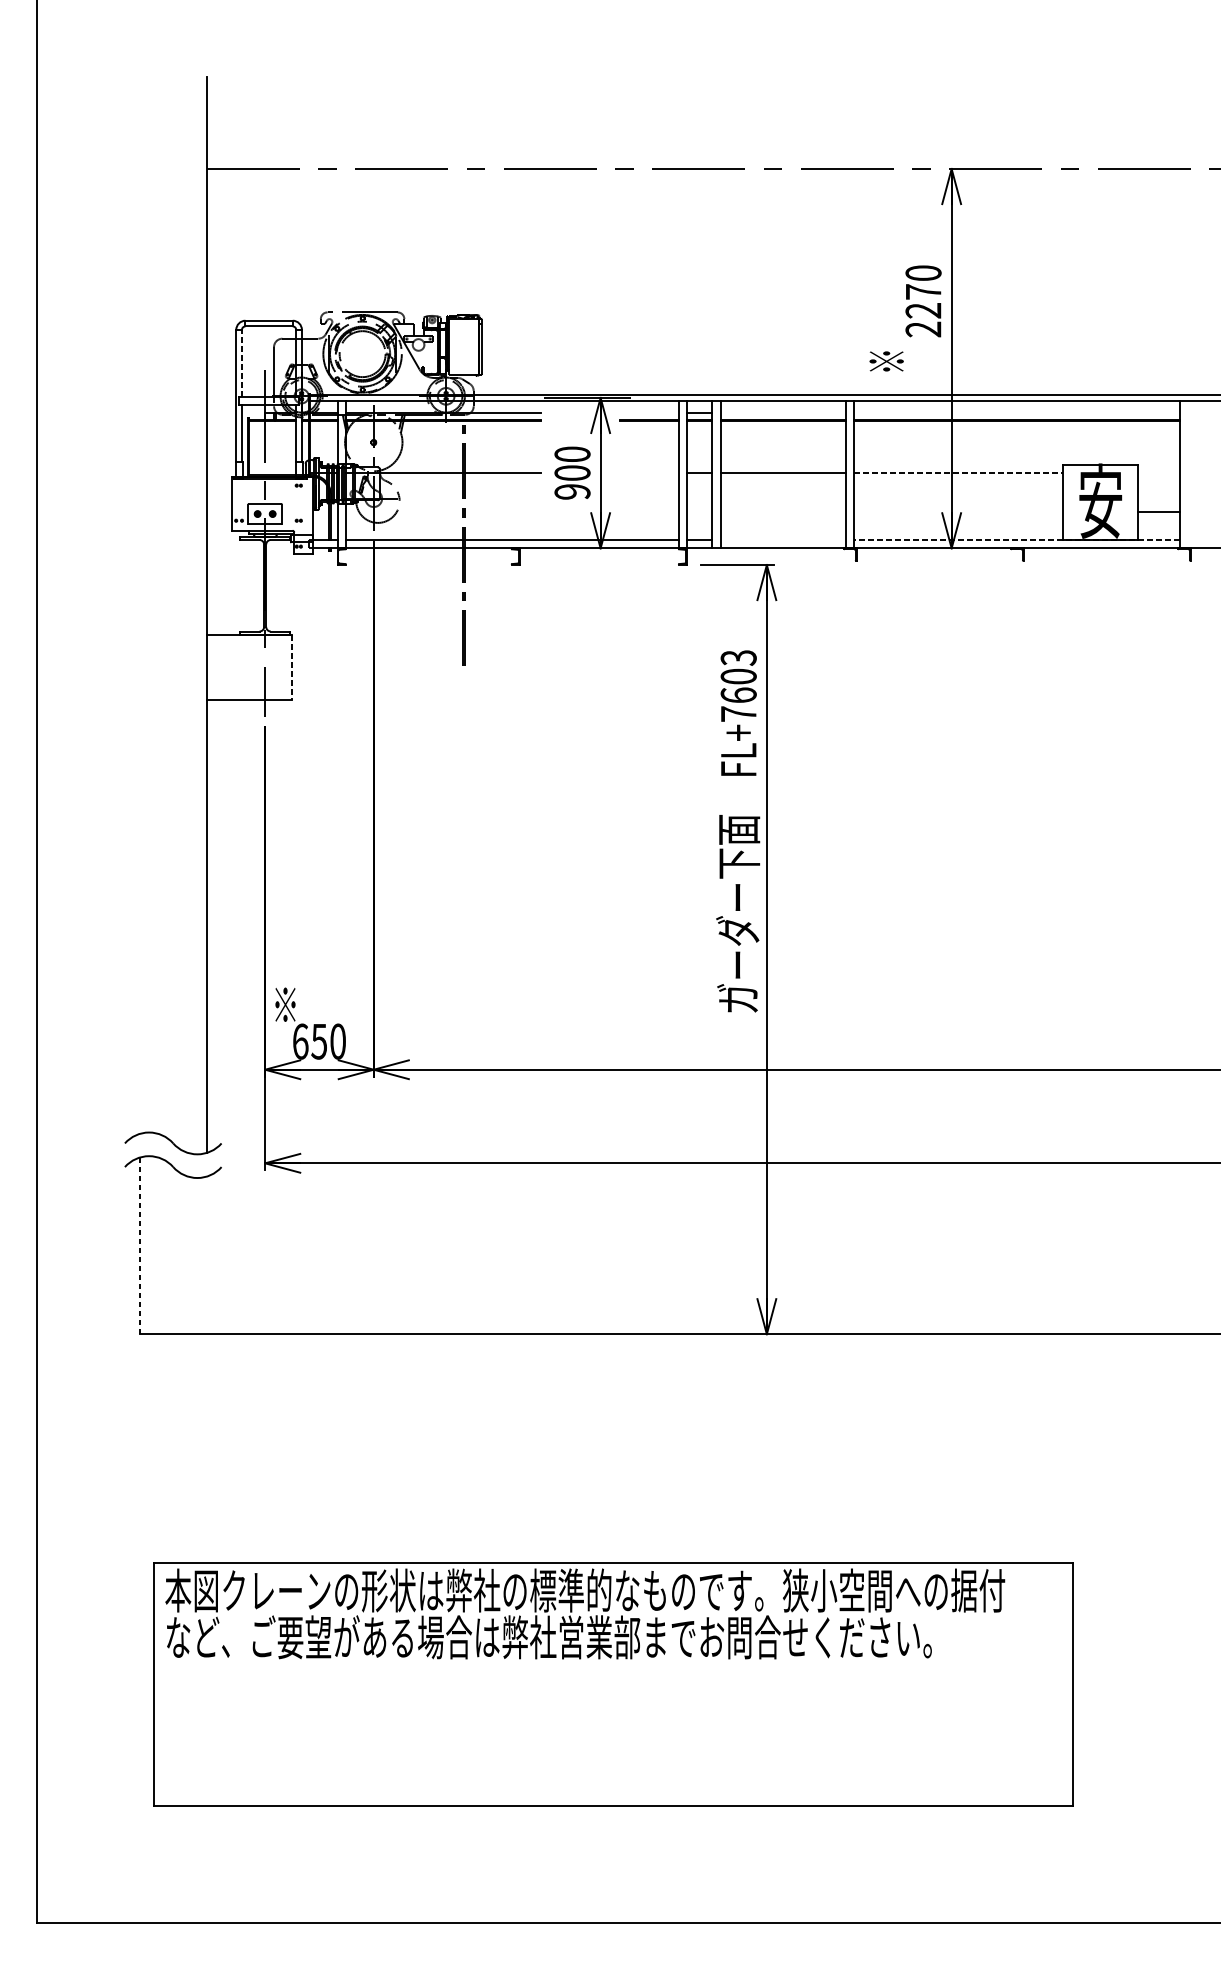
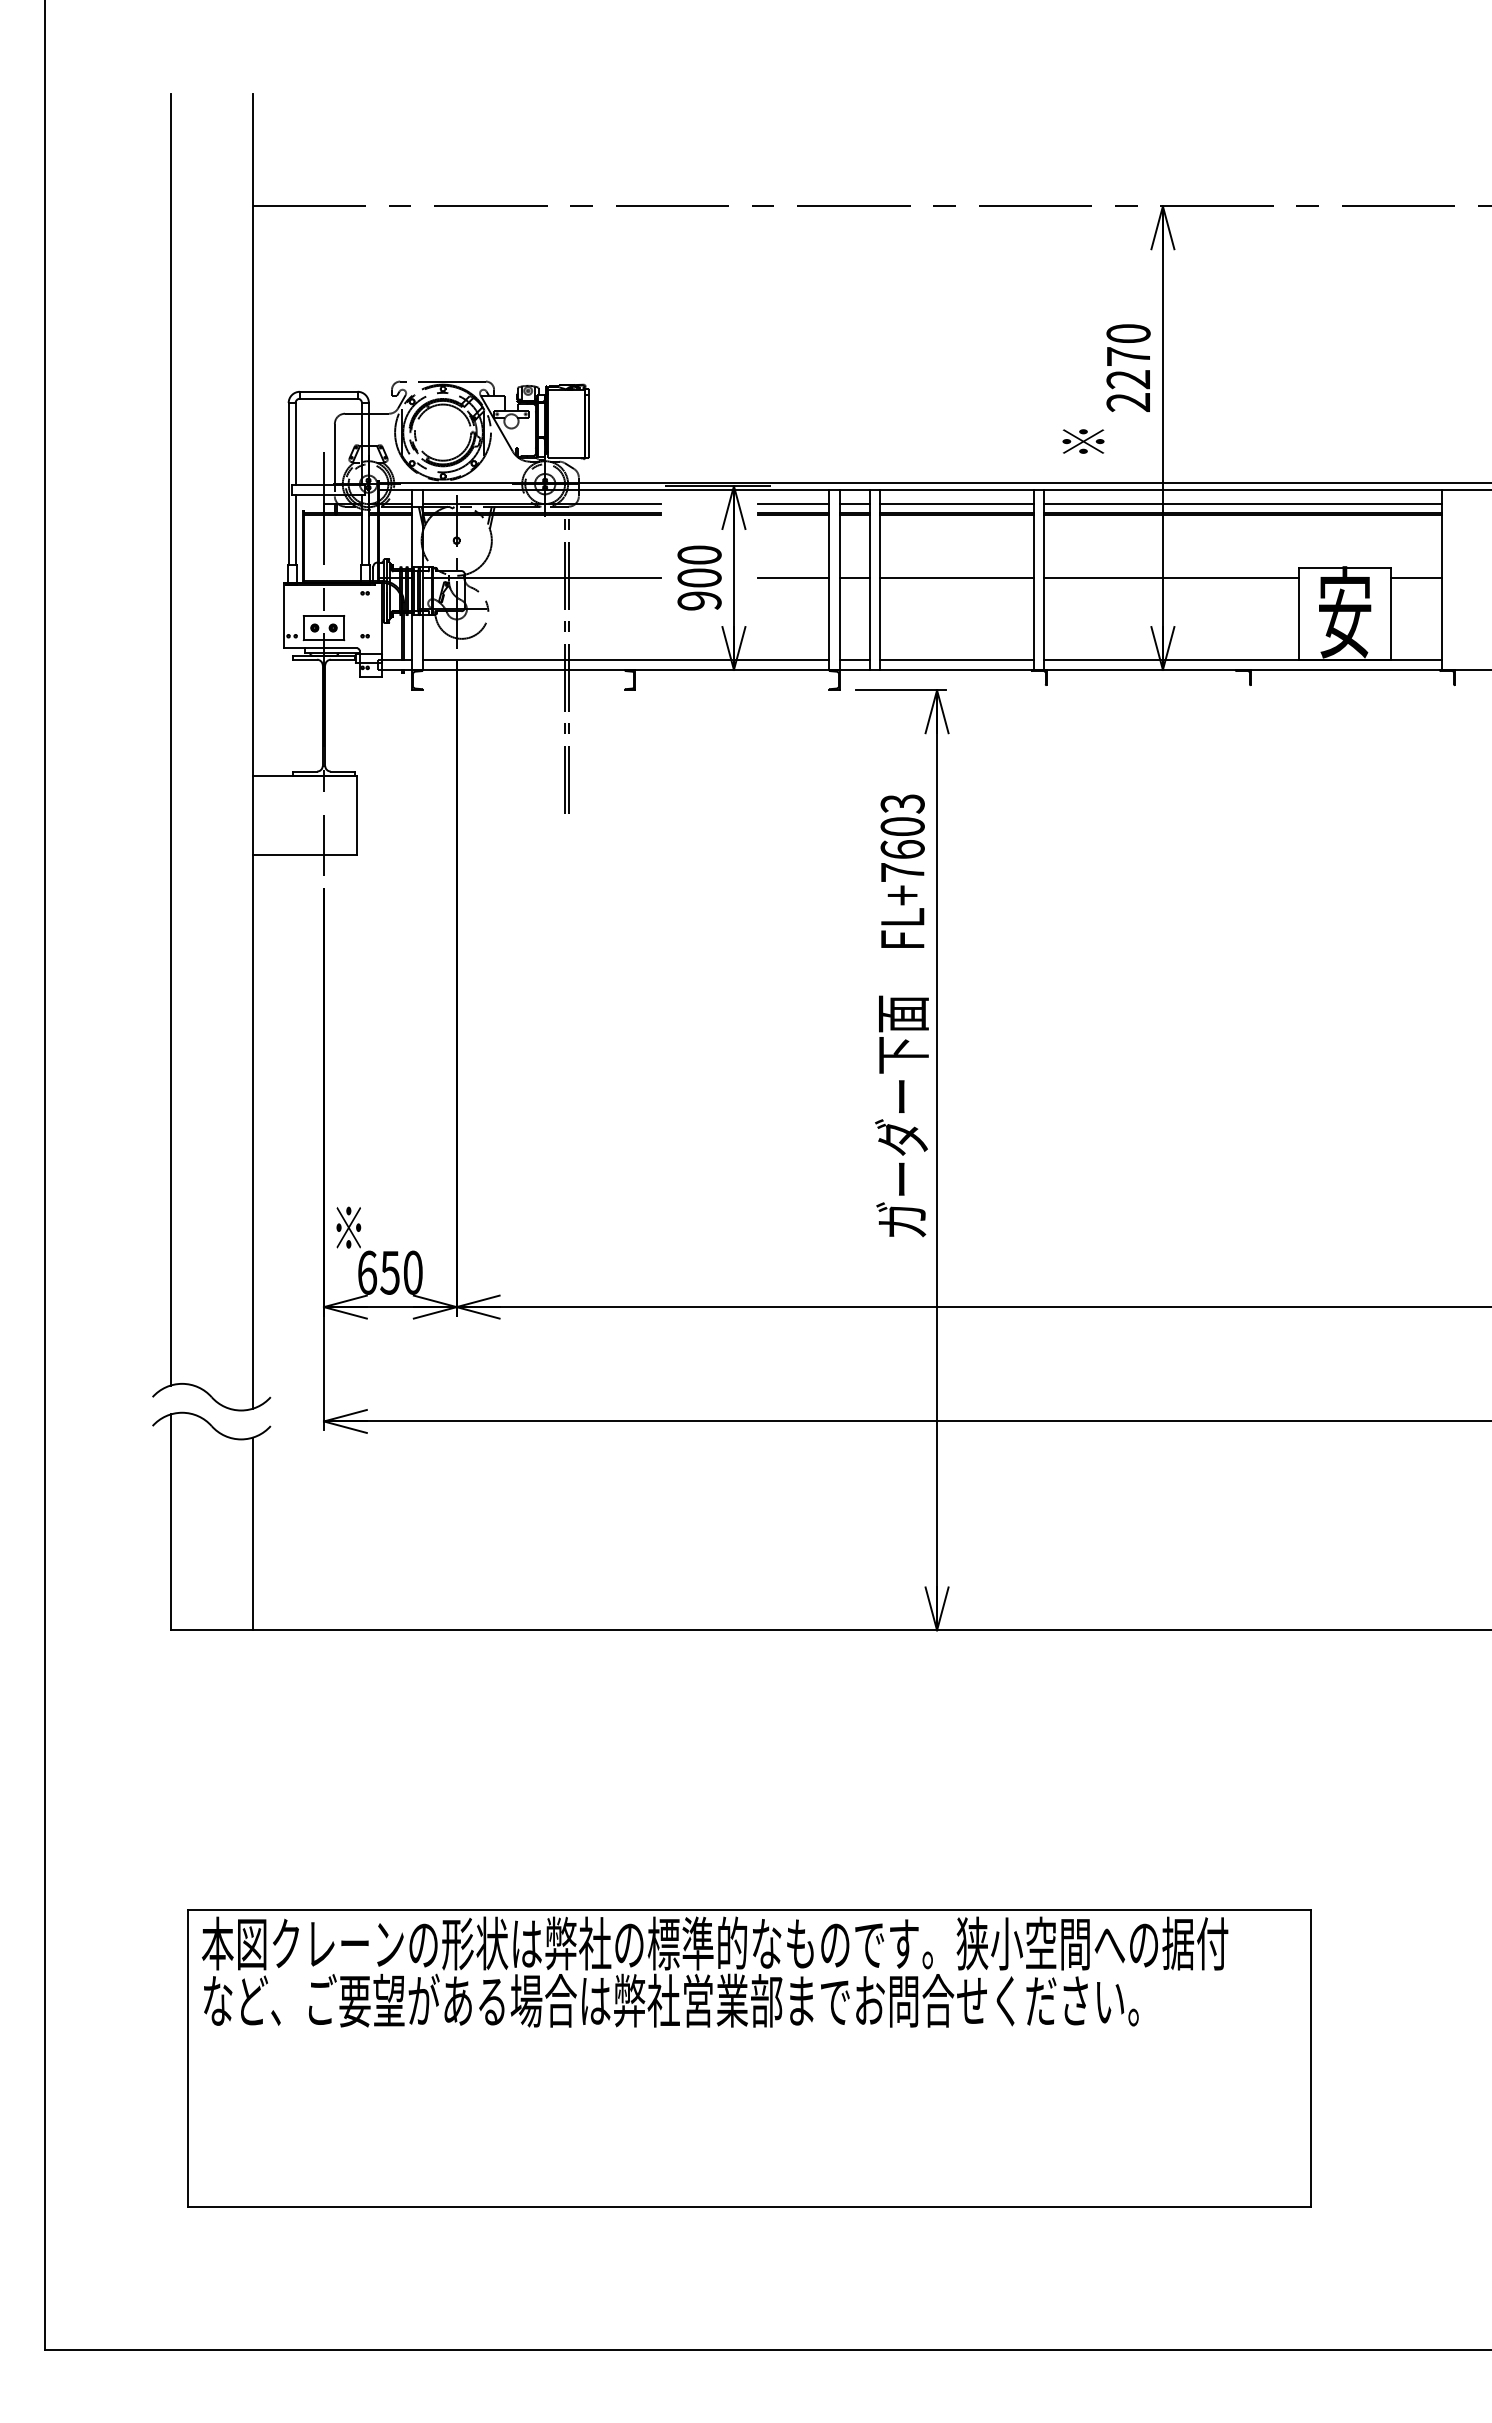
line: (241, 363) -> (295, 443), dashed -> solid
line: (649, 412) -> (793, 504), added
line: (782, 412) -> (956, 504), added
line: (1016, 412) -> (1242, 504), added
line: (649, 473) -> (793, 578), added
line: (958, 473) -> (1171, 578), dashed -> solid
line: (1159, 511) -> (1416, 578), moved
line: (782, 539) -> (956, 659), added
line: (1016, 539) -> (1242, 659), dashed -> solid
line: (139, 605) -> (170, 739), added
line: (291, 667) -> (356, 815), dashed -> solid
line: (139, 1245) -> (170, 1522), dashed -> solid
line: (206, 1254) -> (252, 1533), added

